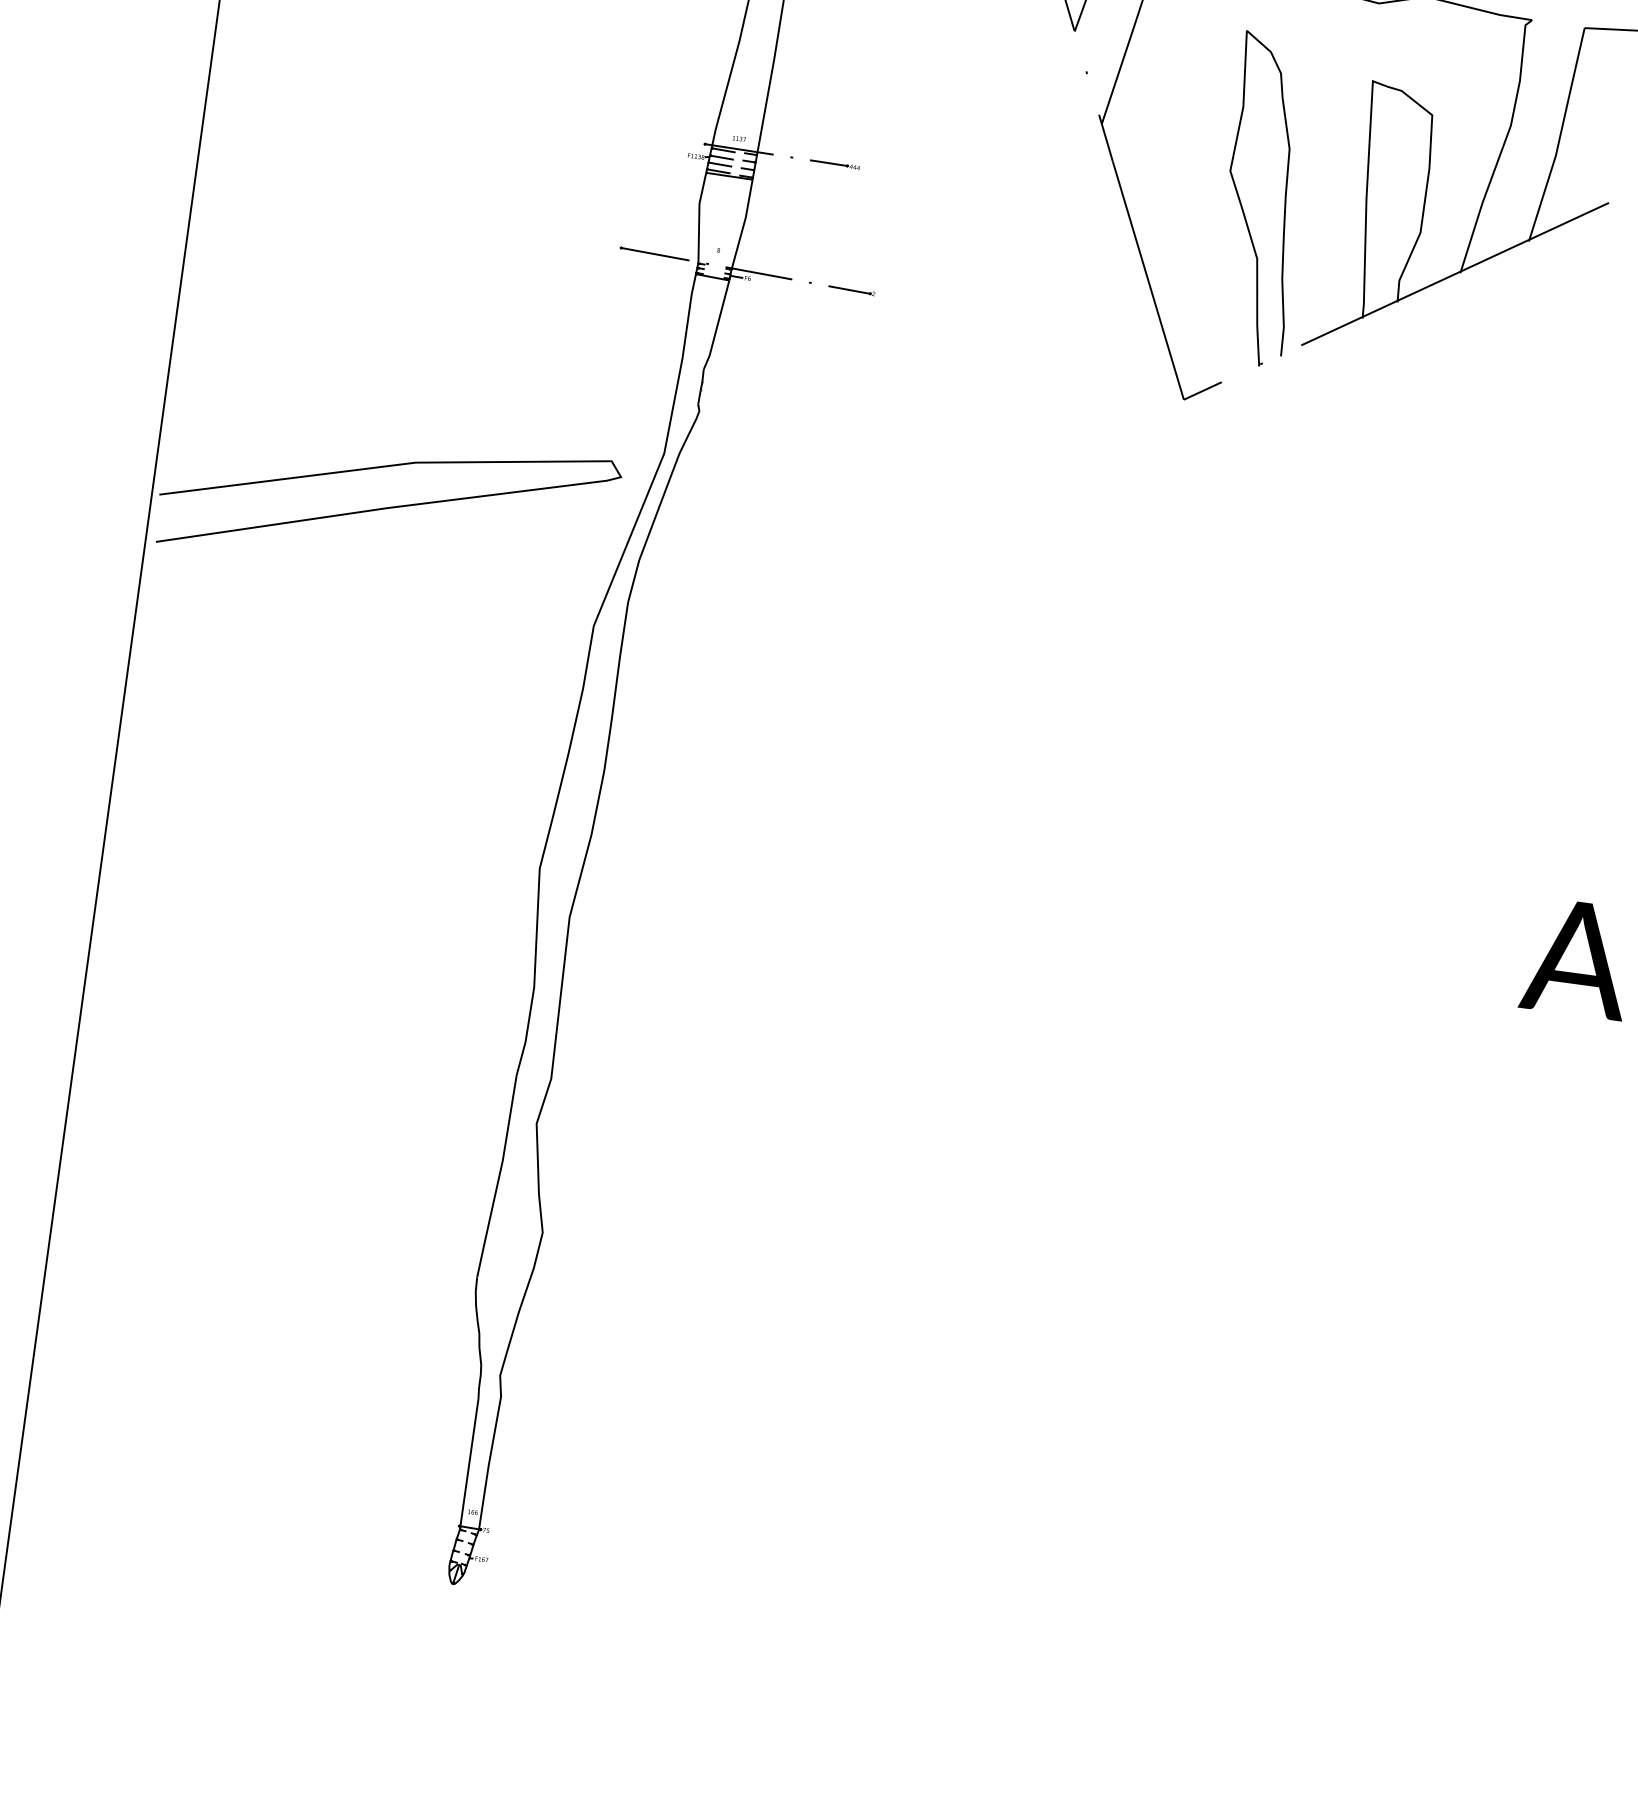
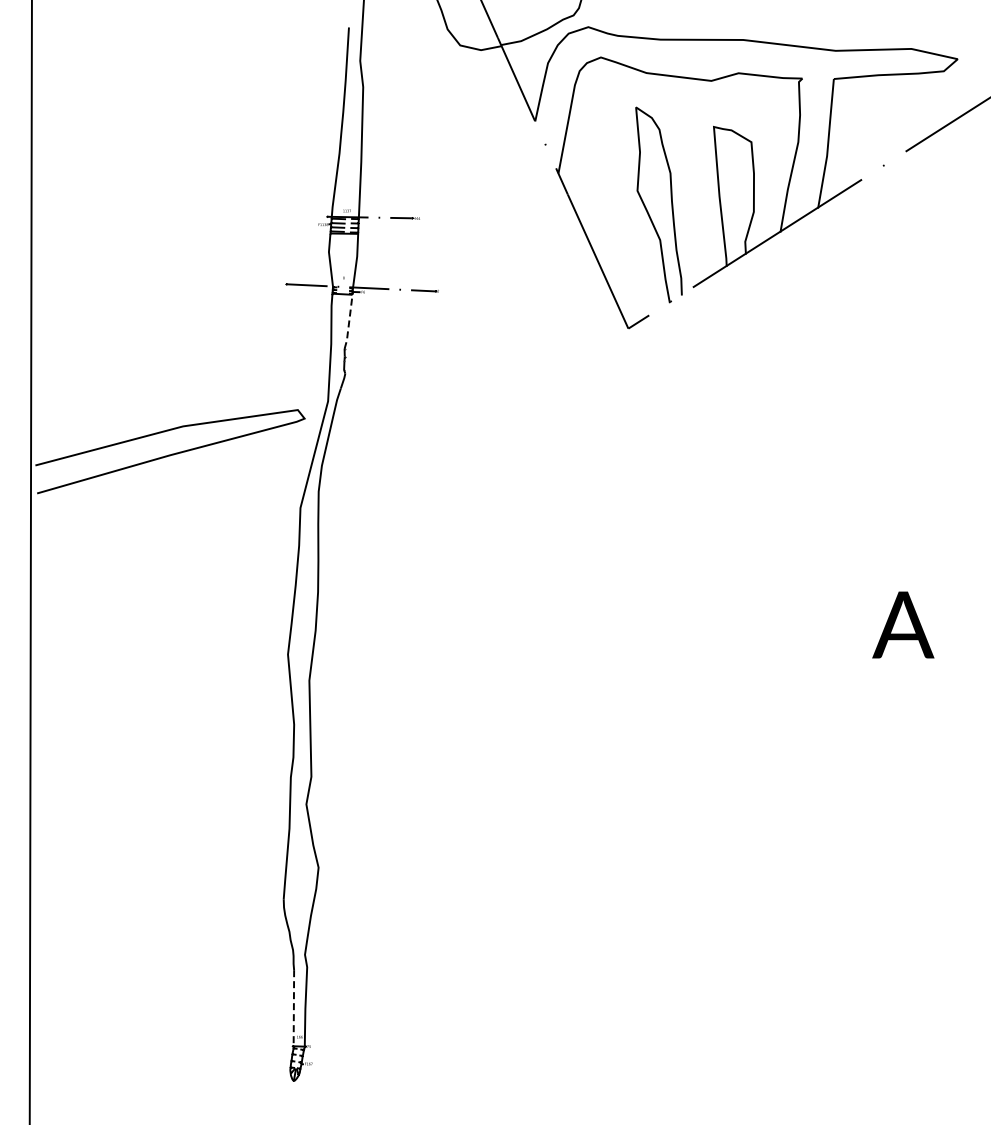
line: (717, 327) -> (349, 323), solid -> dashed
line: (468, 1462) -> (293, 1008), solid -> dashed

